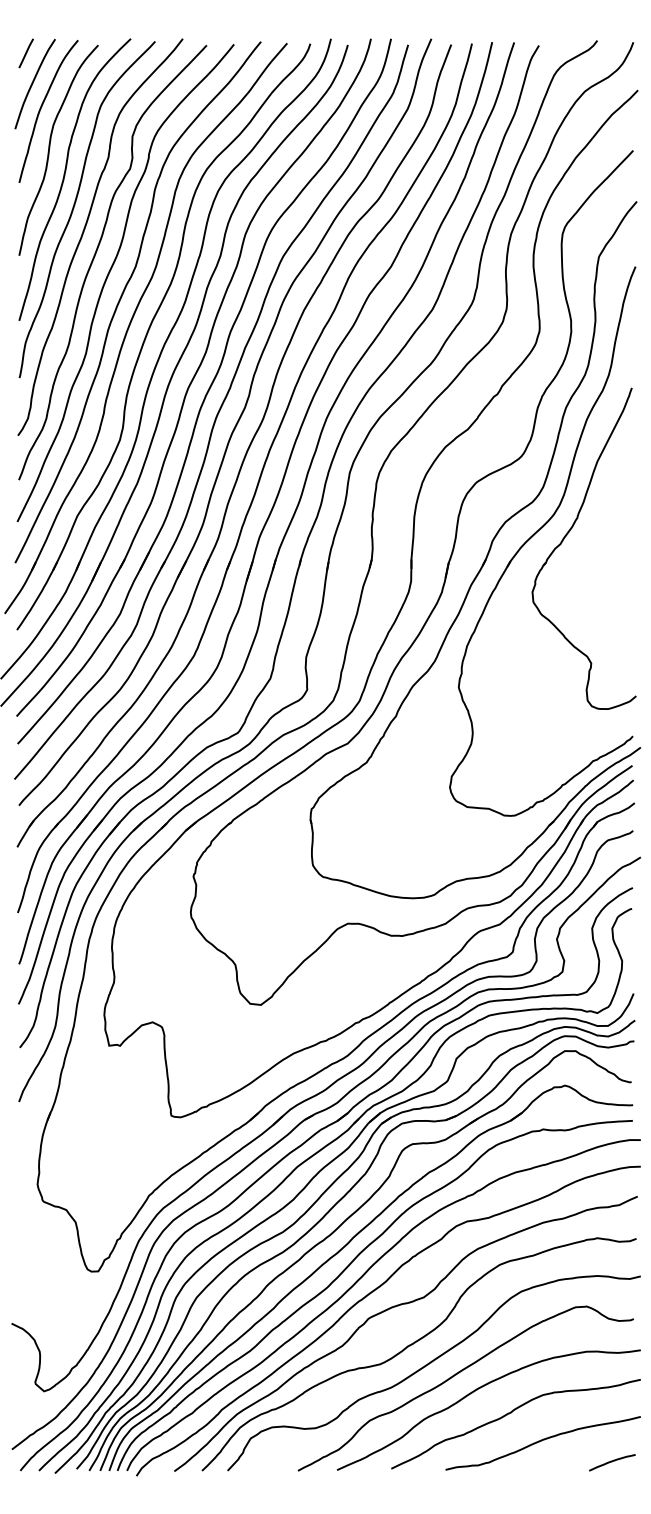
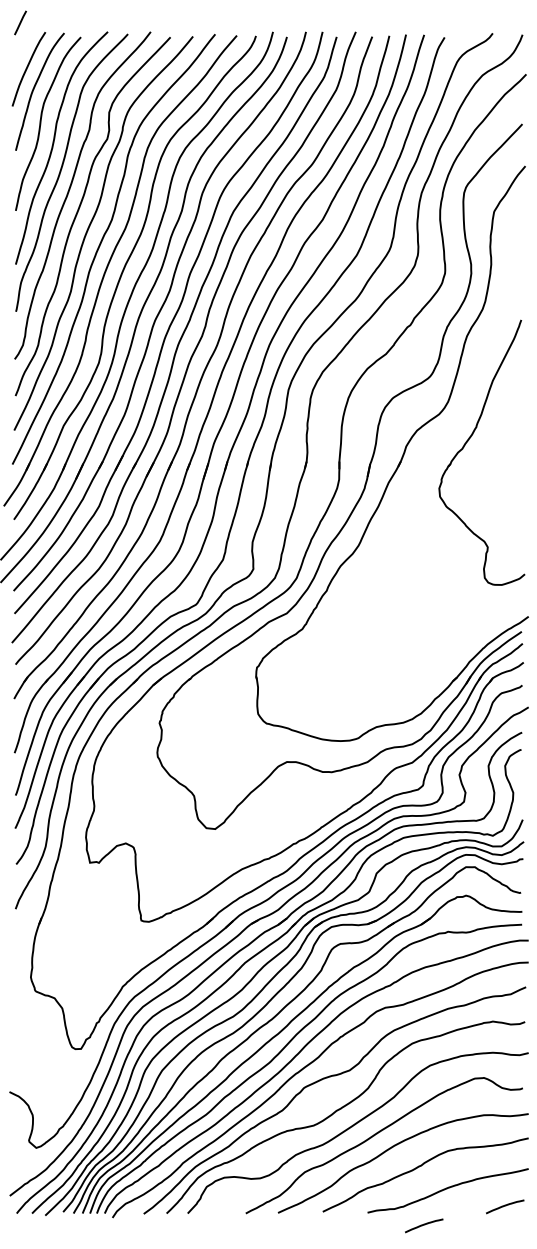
line: (26, 52) -> (20, 22), moved
part: (536, 534) -> (442, 440), removed
curve: (514, 1485) -> (424, 1225), added

